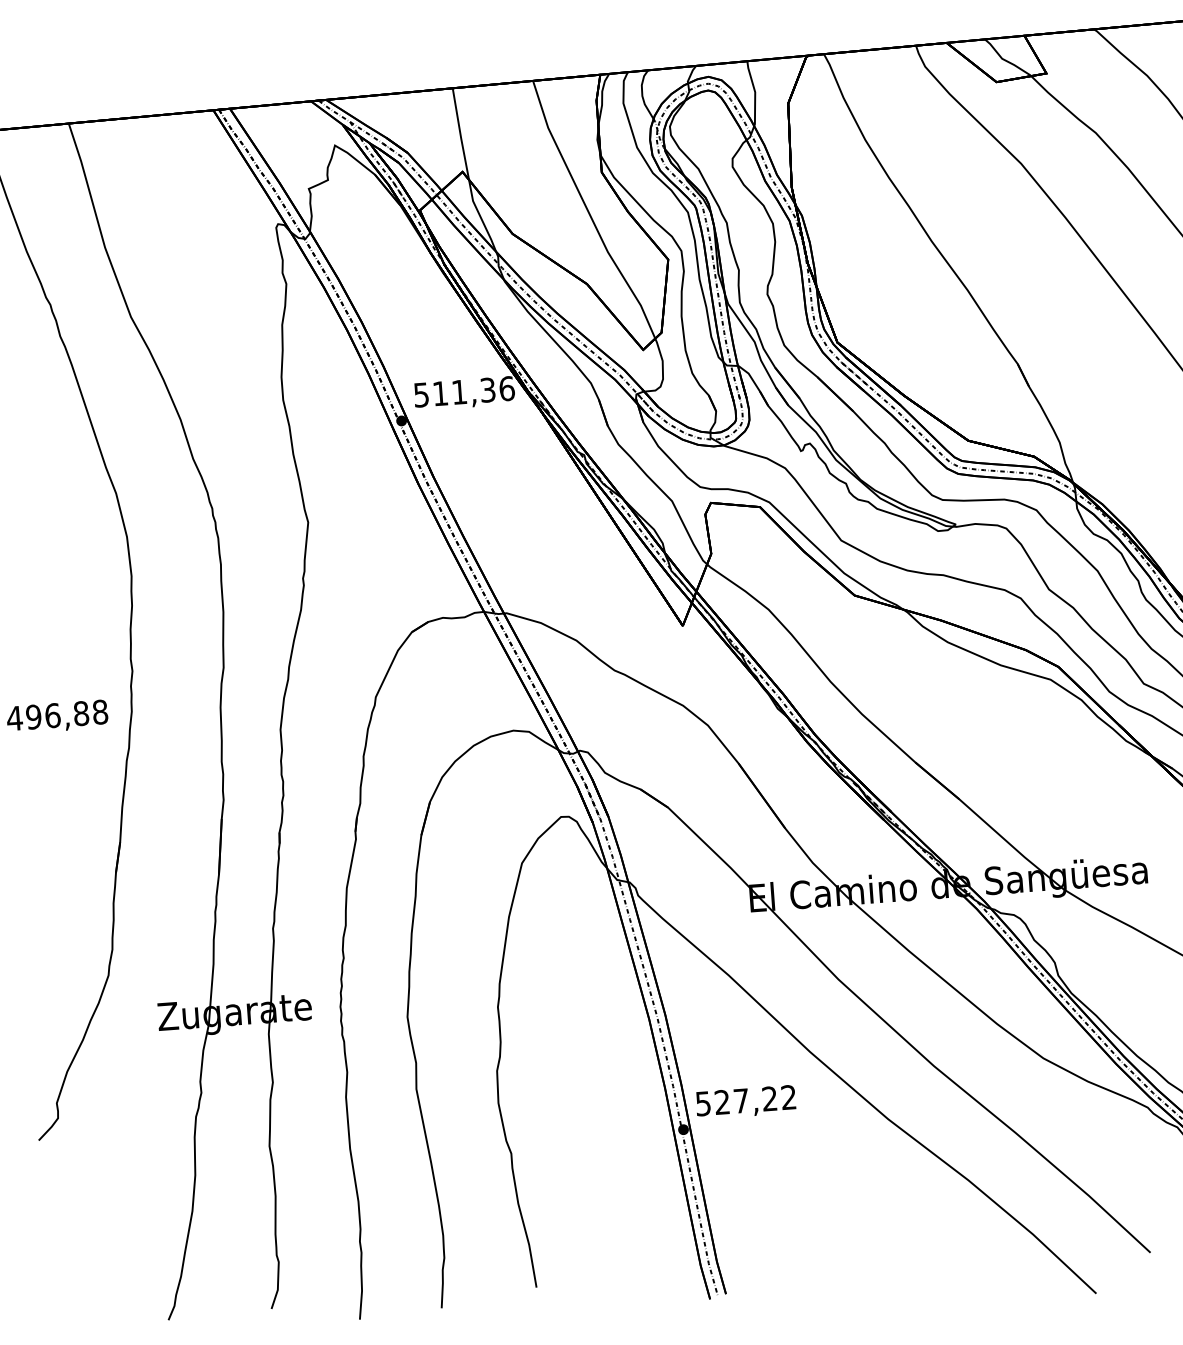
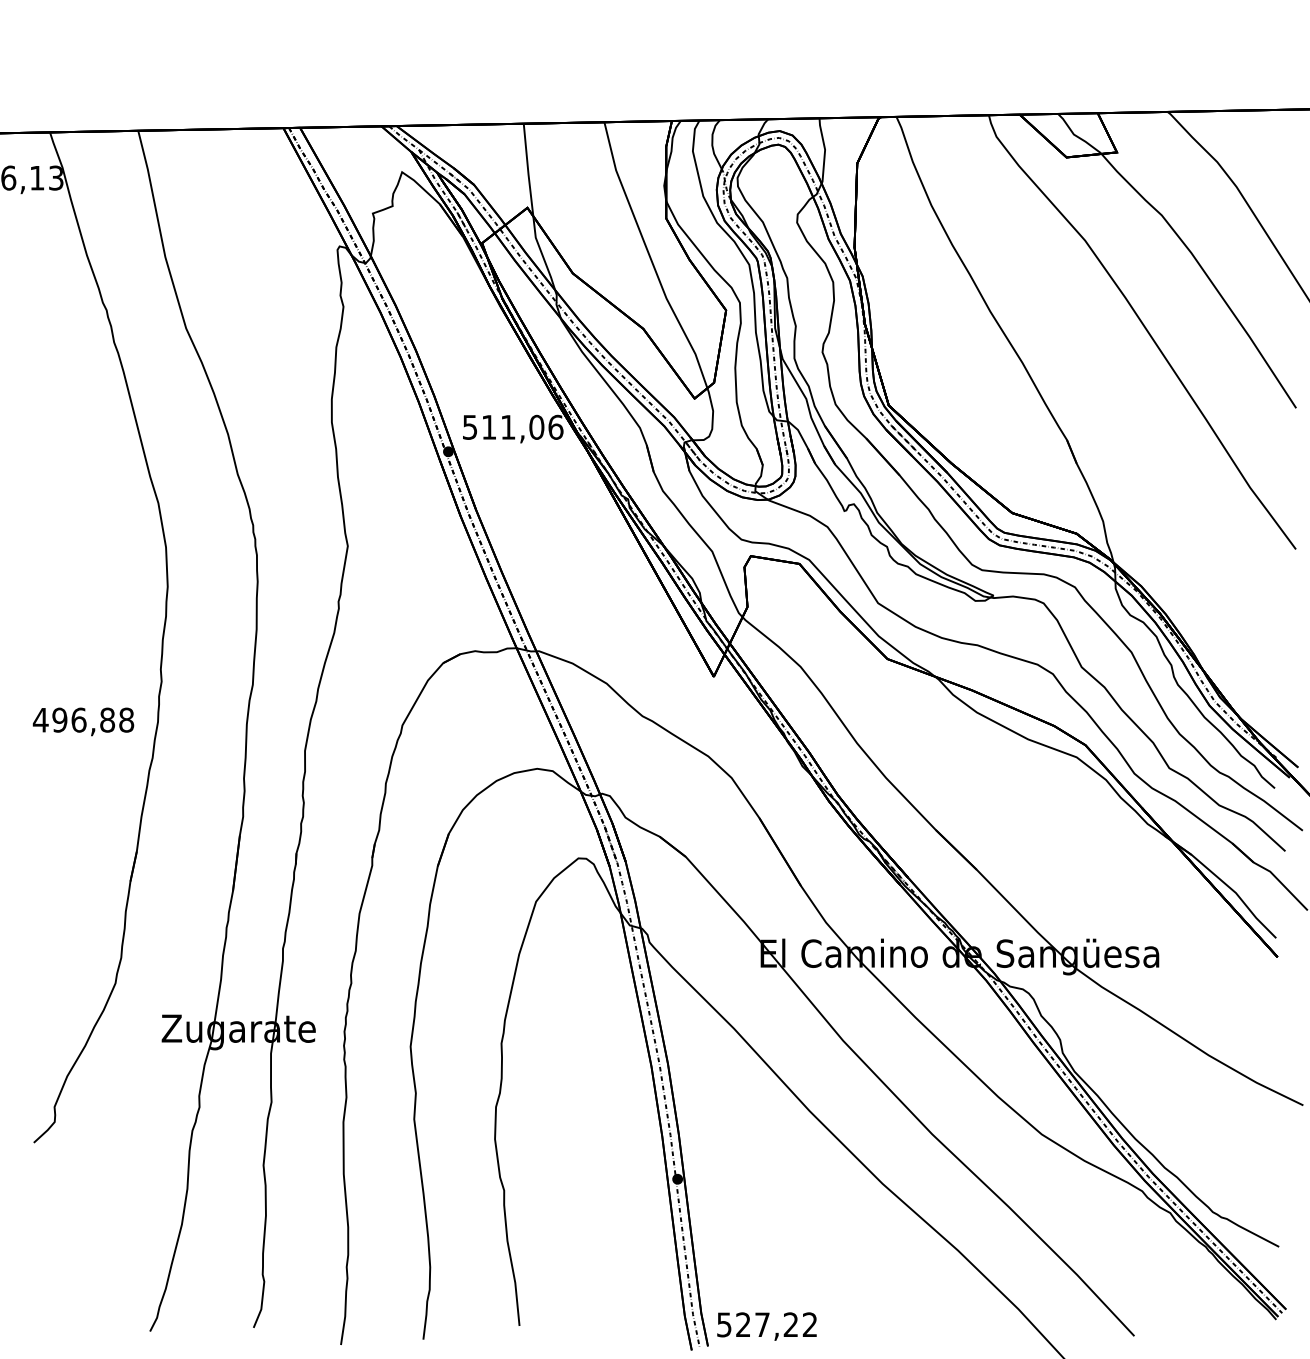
text: (487, 389) -> (536, 426), 511,36 -> 511,06
text: (745, 1102) -> (766, 1326), moved

